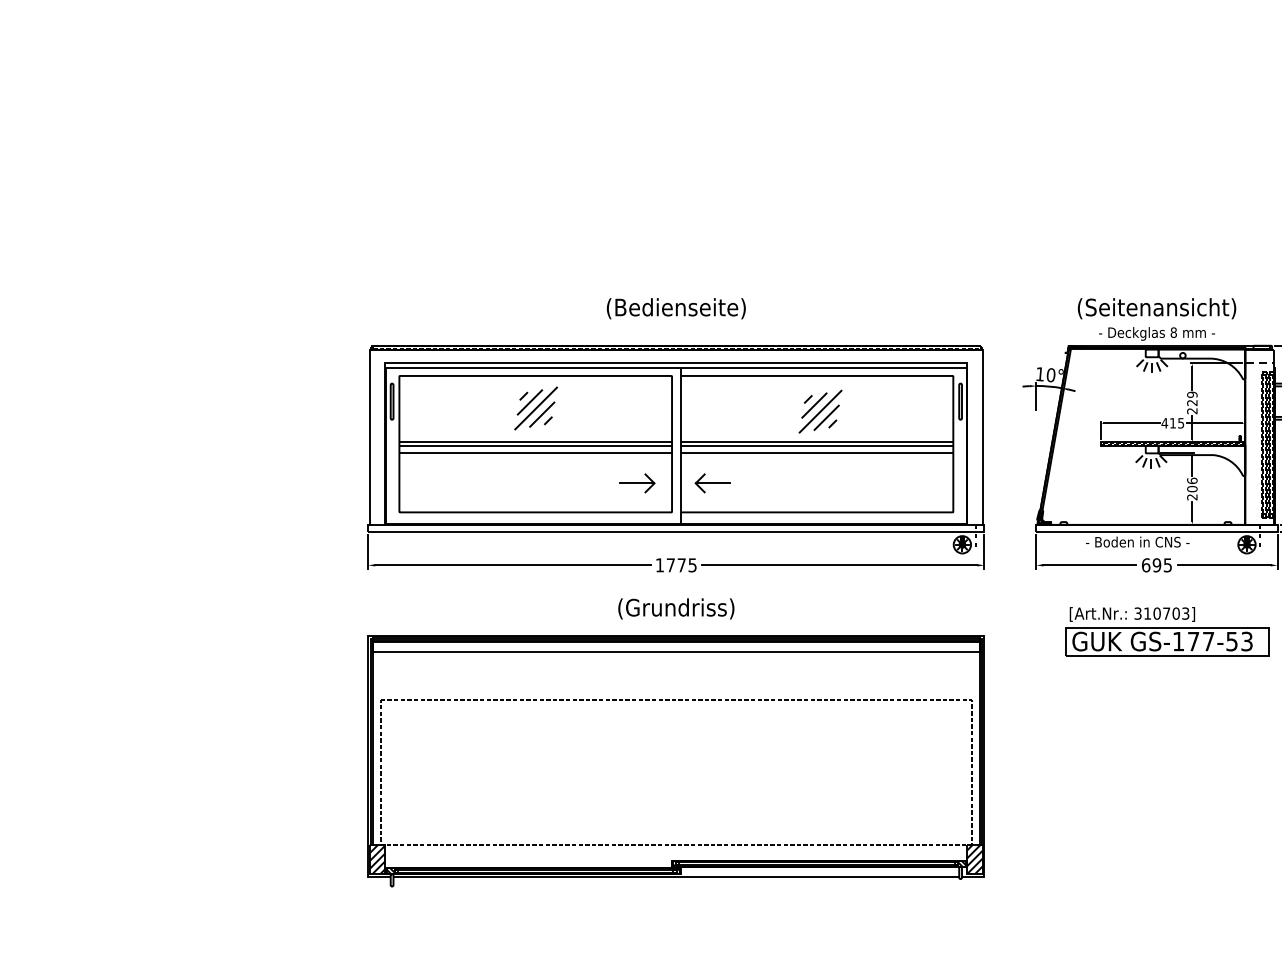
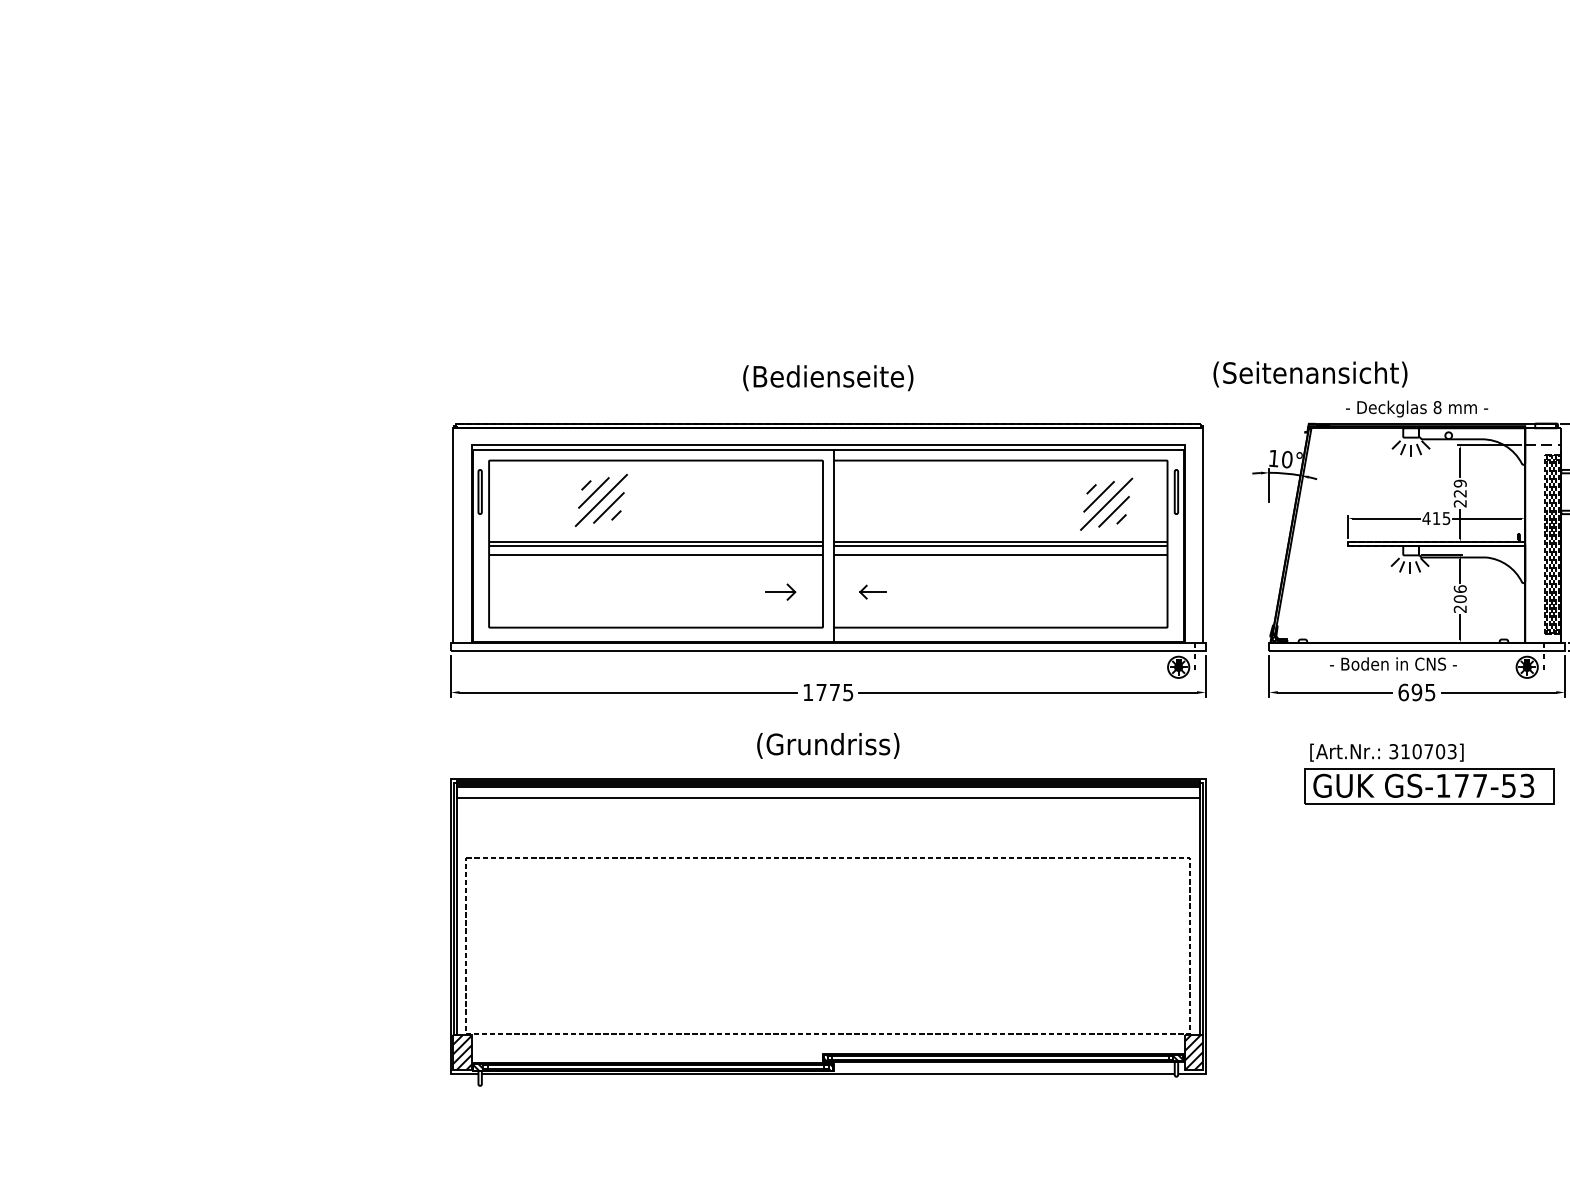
text: (1156, 308) -> (1309, 374), moved
part: (535, 408) -> (600, 500), moved
part: (820, 411) -> (1106, 504), moved
part: (637, 483) -> (780, 592), size x0.7
part: (712, 483) -> (872, 592), size x0.6

